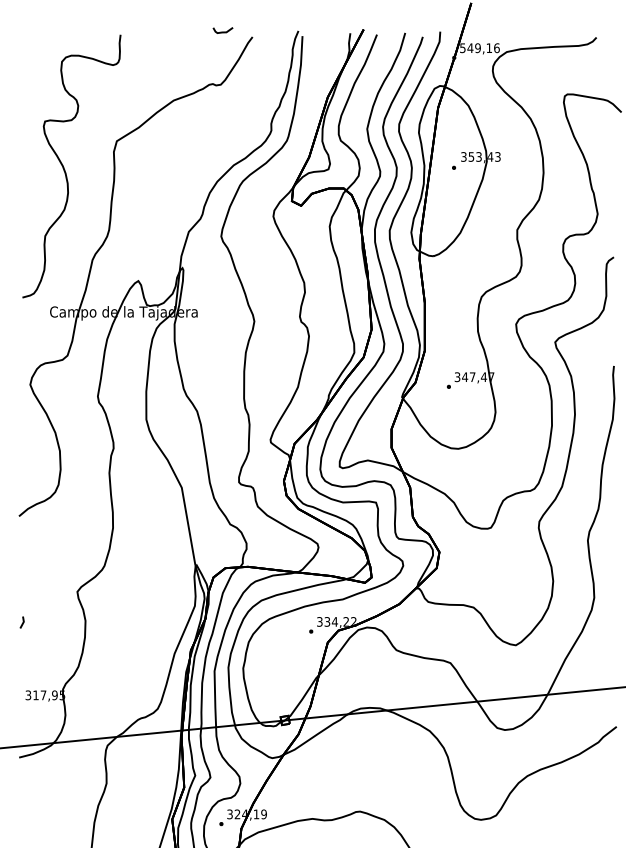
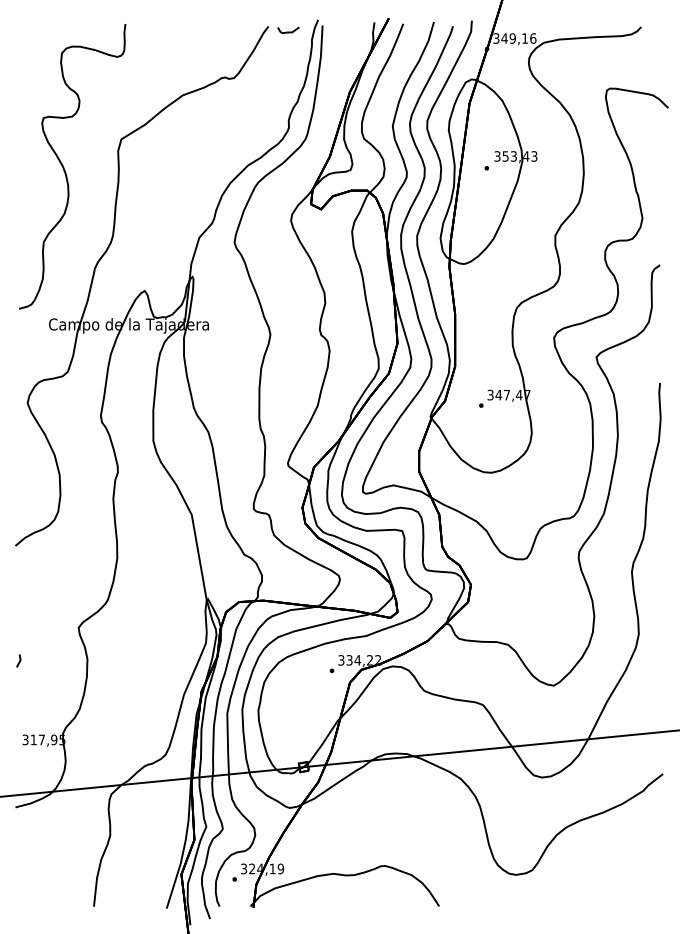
curve: (223, 31) -> (288, 31), moved
text: (462, 47) -> (496, 37), 549,16 -> 349,16

